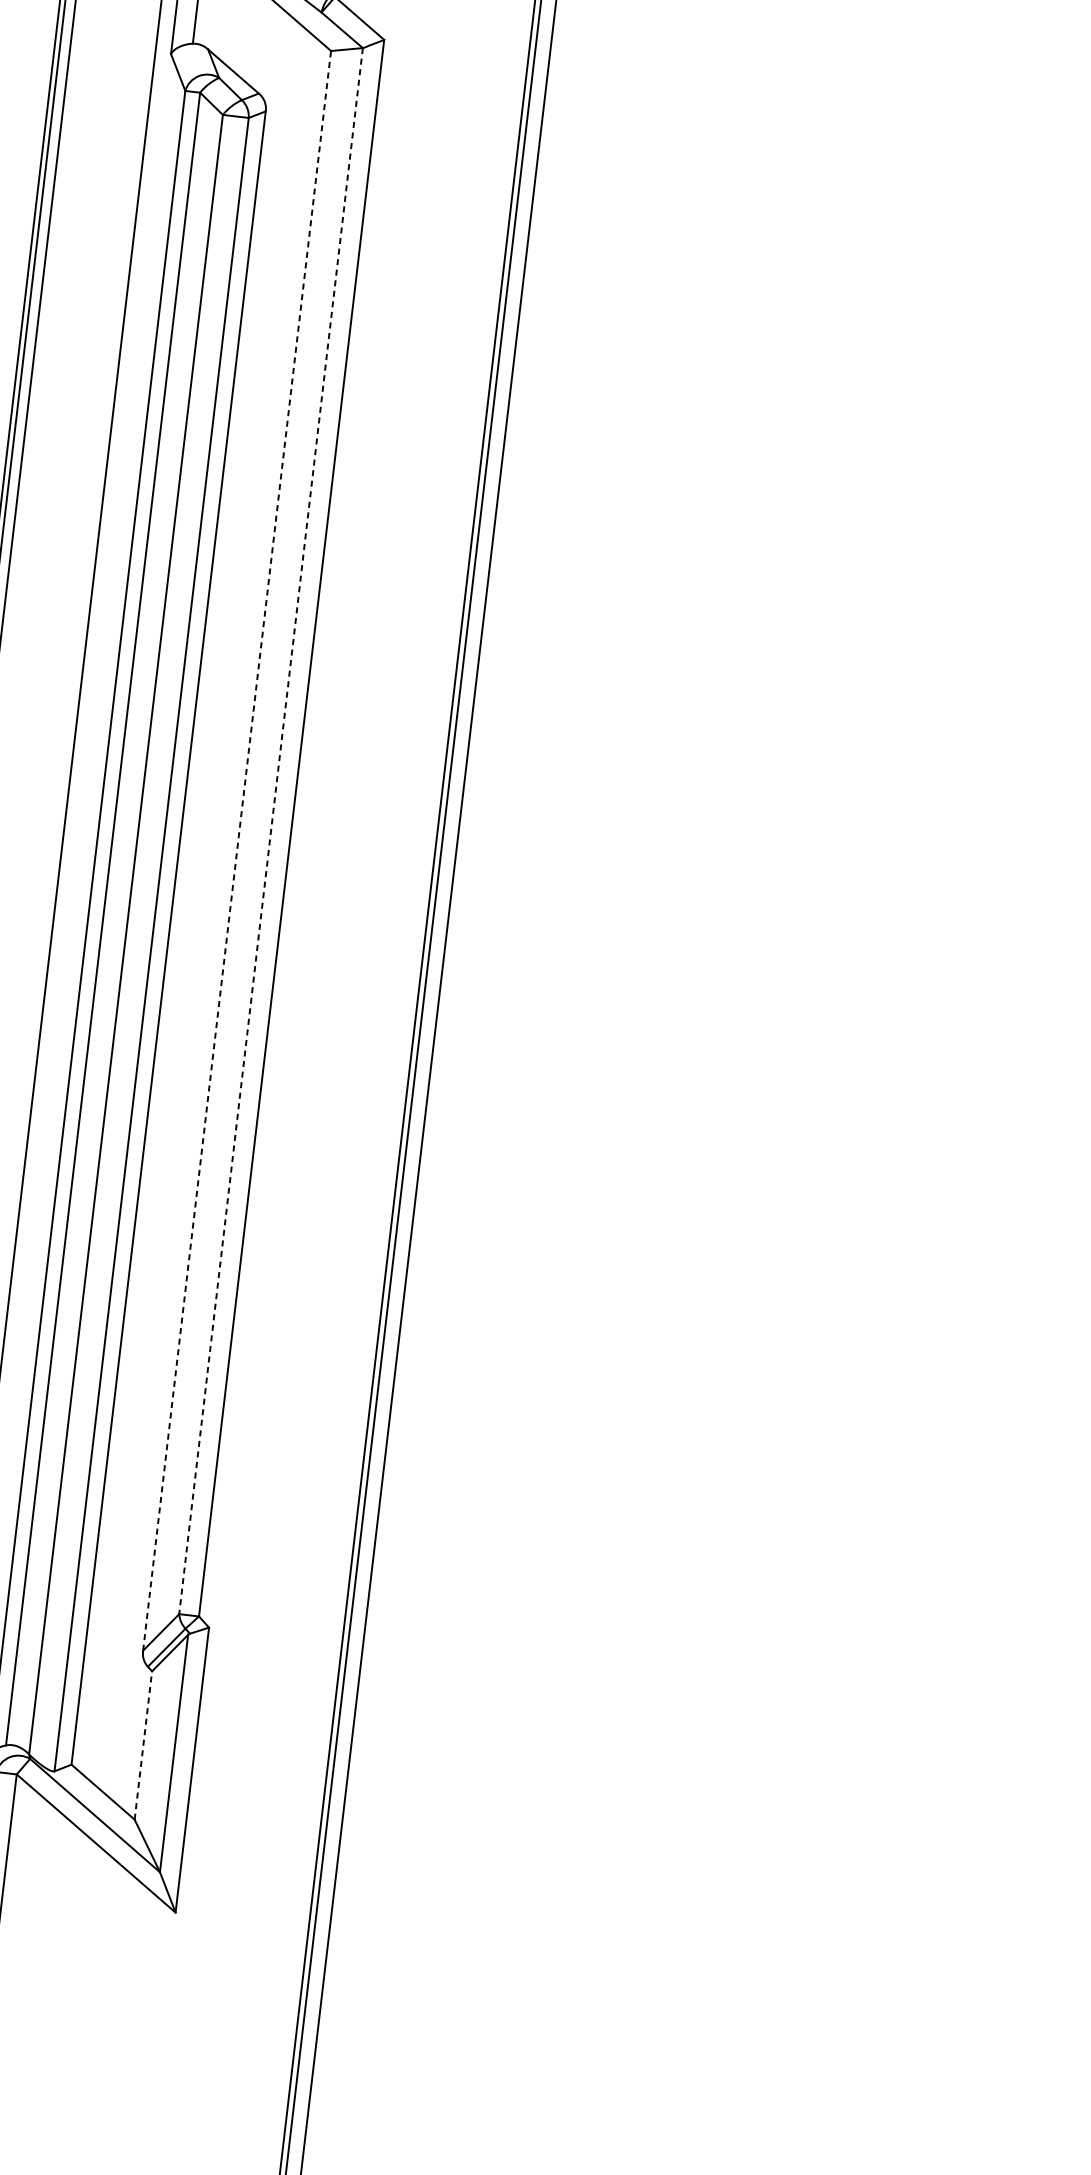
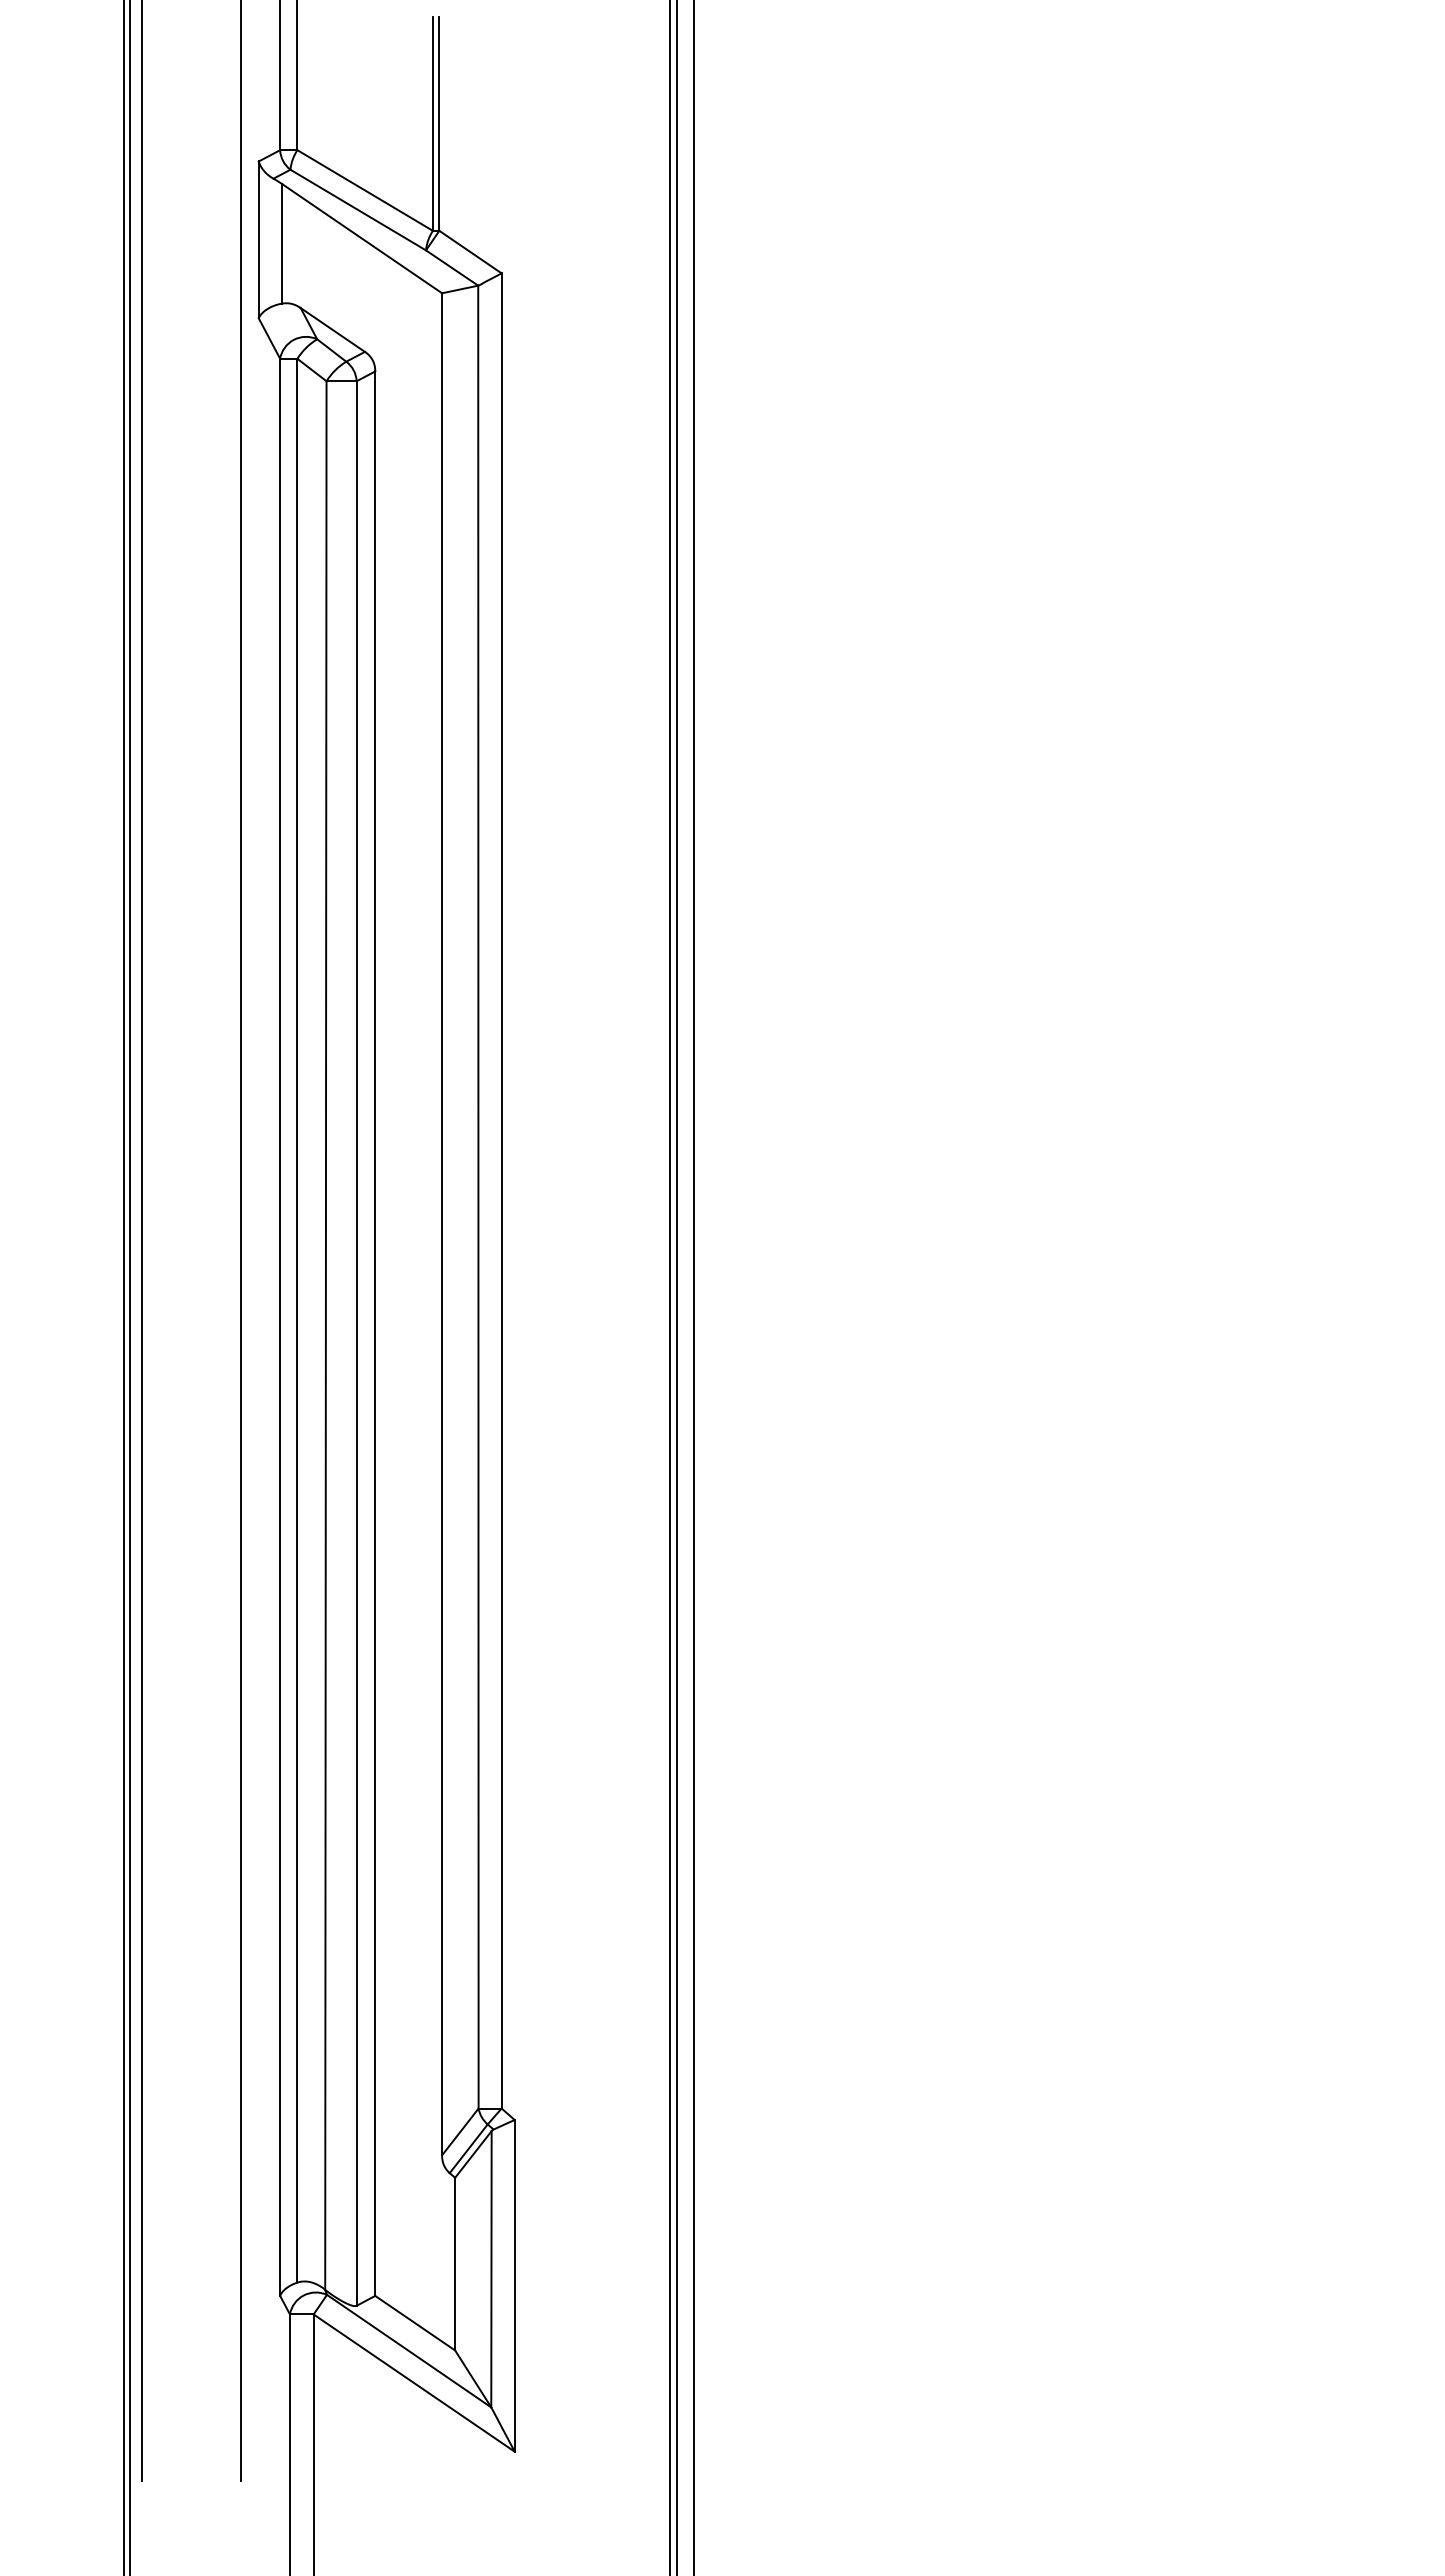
line: (271, 831) -> (478, 1197), dashed -> solid
line: (237, 850) -> (442, 1223), dashed -> solid
line: (143, 1744) -> (455, 2263), dashed -> solid

